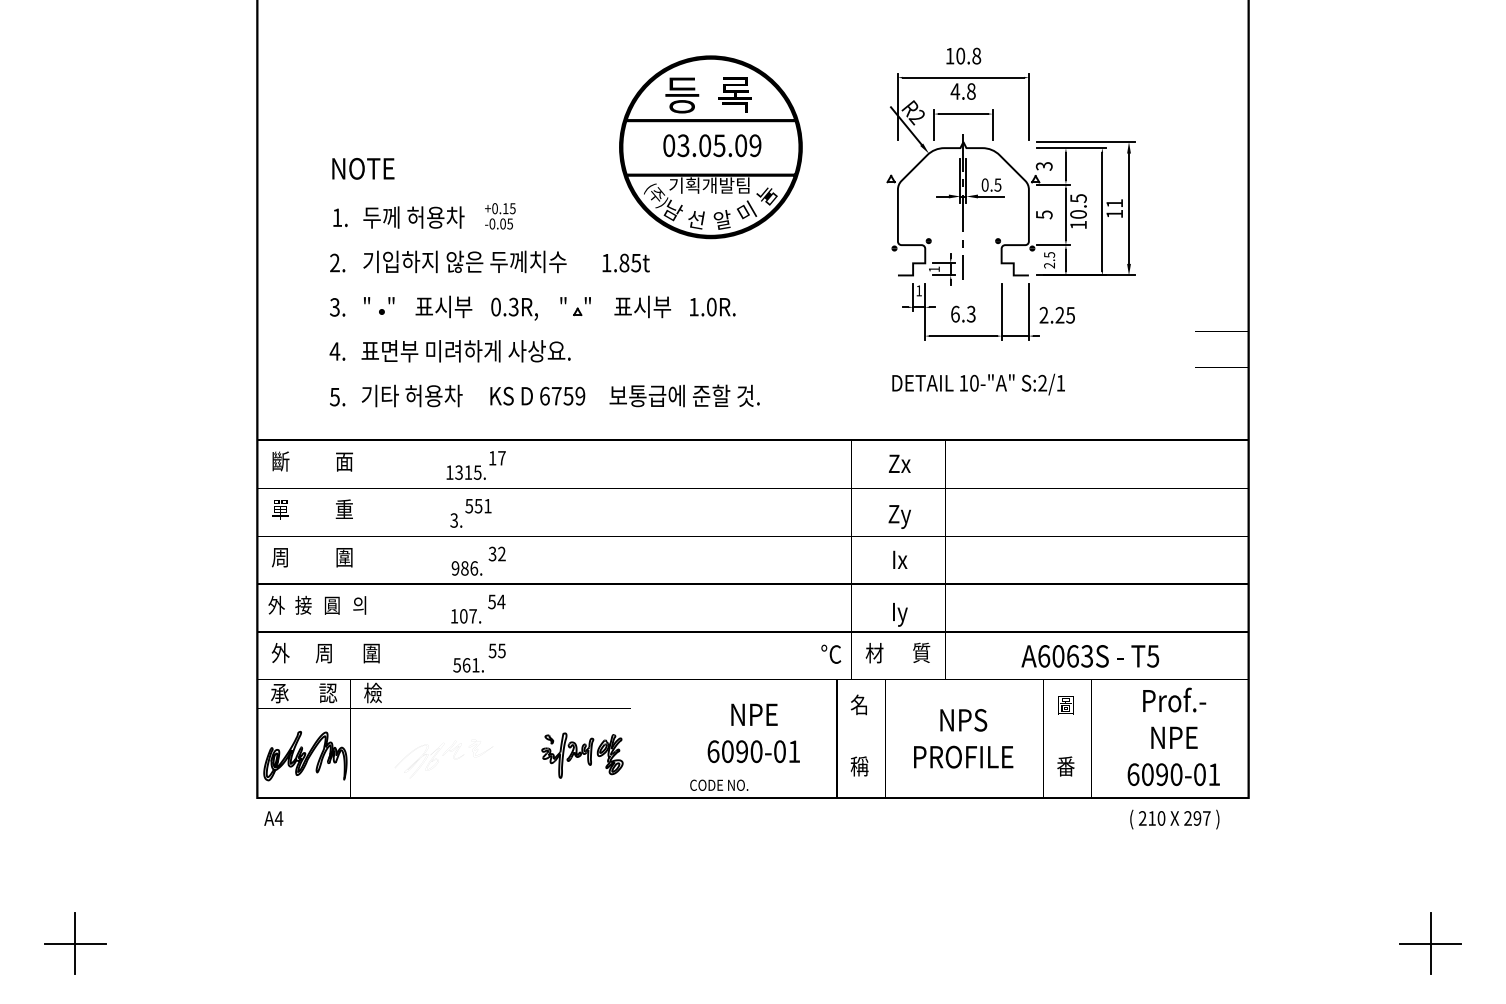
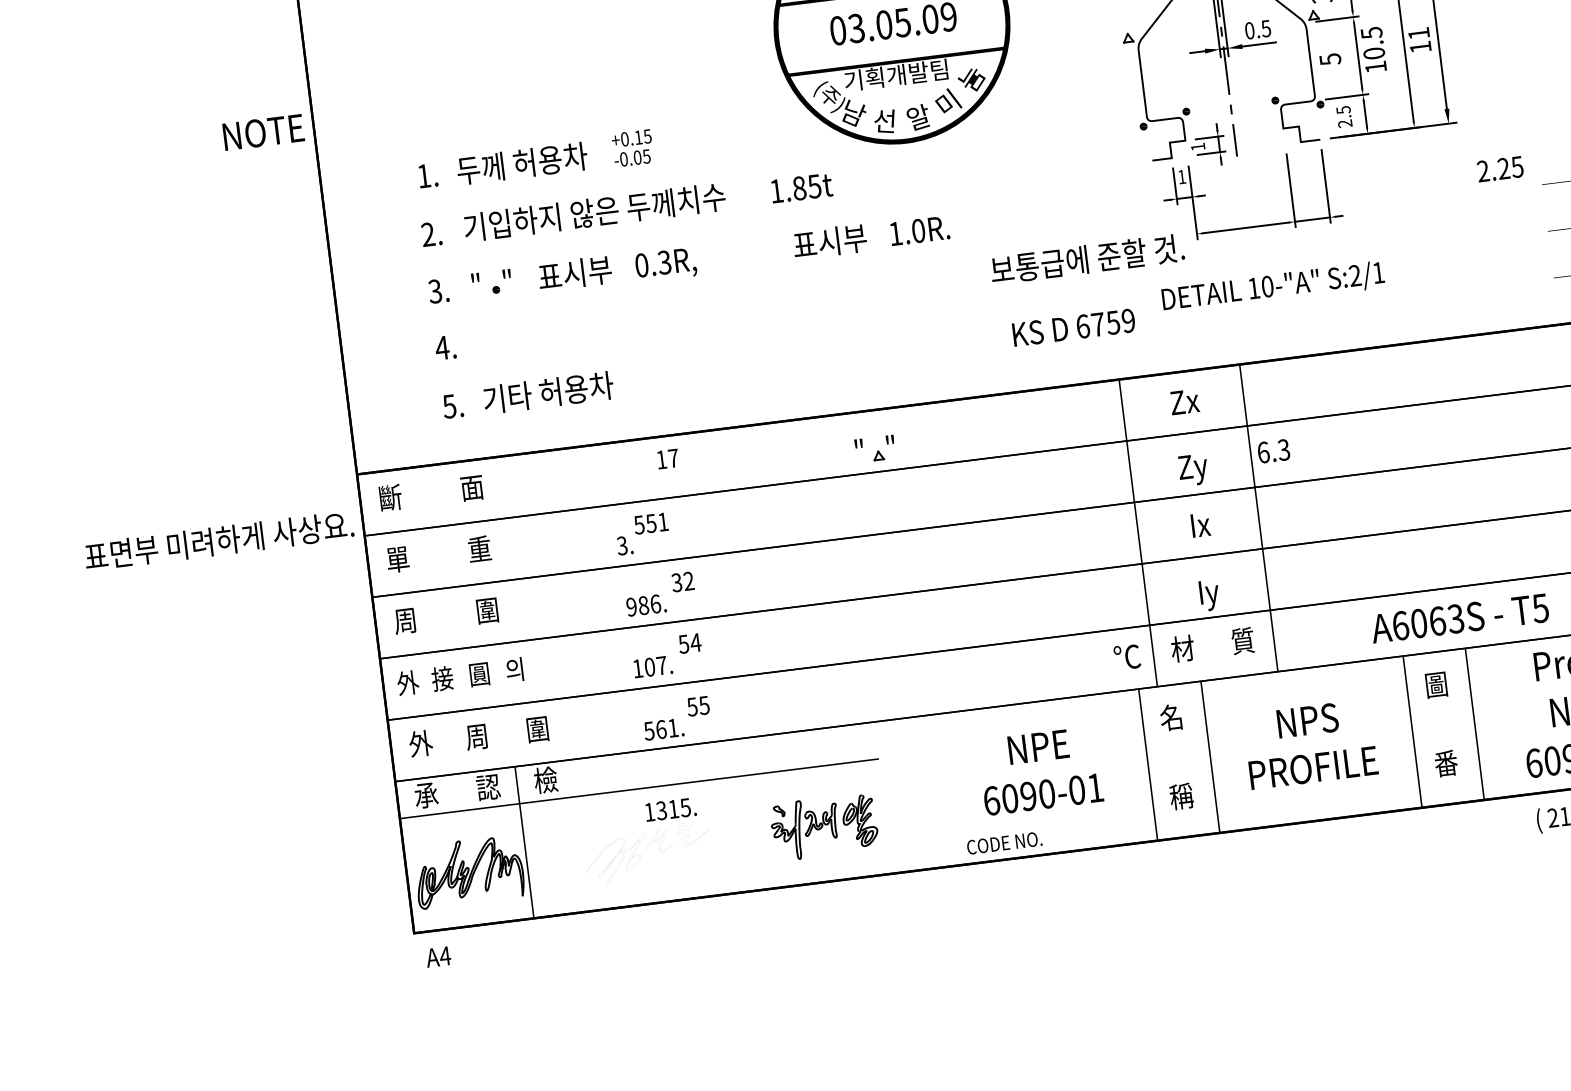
text: (363, 168) -> (263, 131), moved
part: (575, 306) -> (875, 449), moved
text: (963, 313) -> (1273, 450), moved
text: (1056, 315) -> (1499, 169), moved
text: (465, 351) -> (218, 541), moved
text: (537, 395) -> (1073, 326), moved
text: (684, 395) -> (1087, 258), moved
text: (465, 472) -> (669, 809), moved

